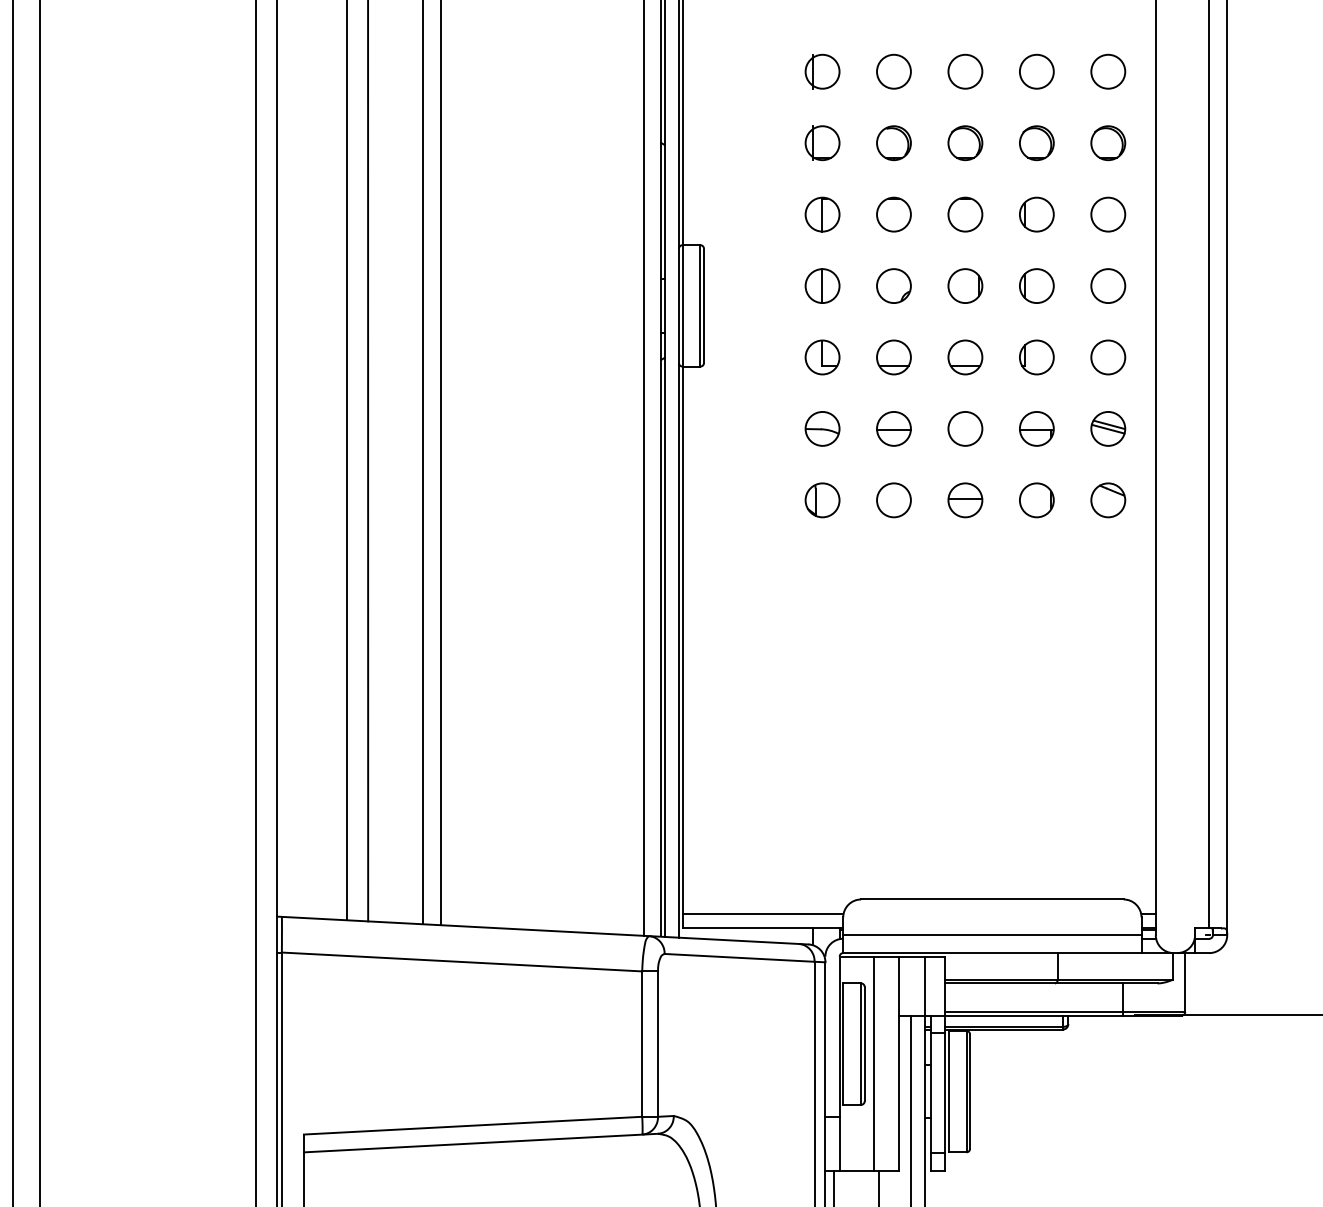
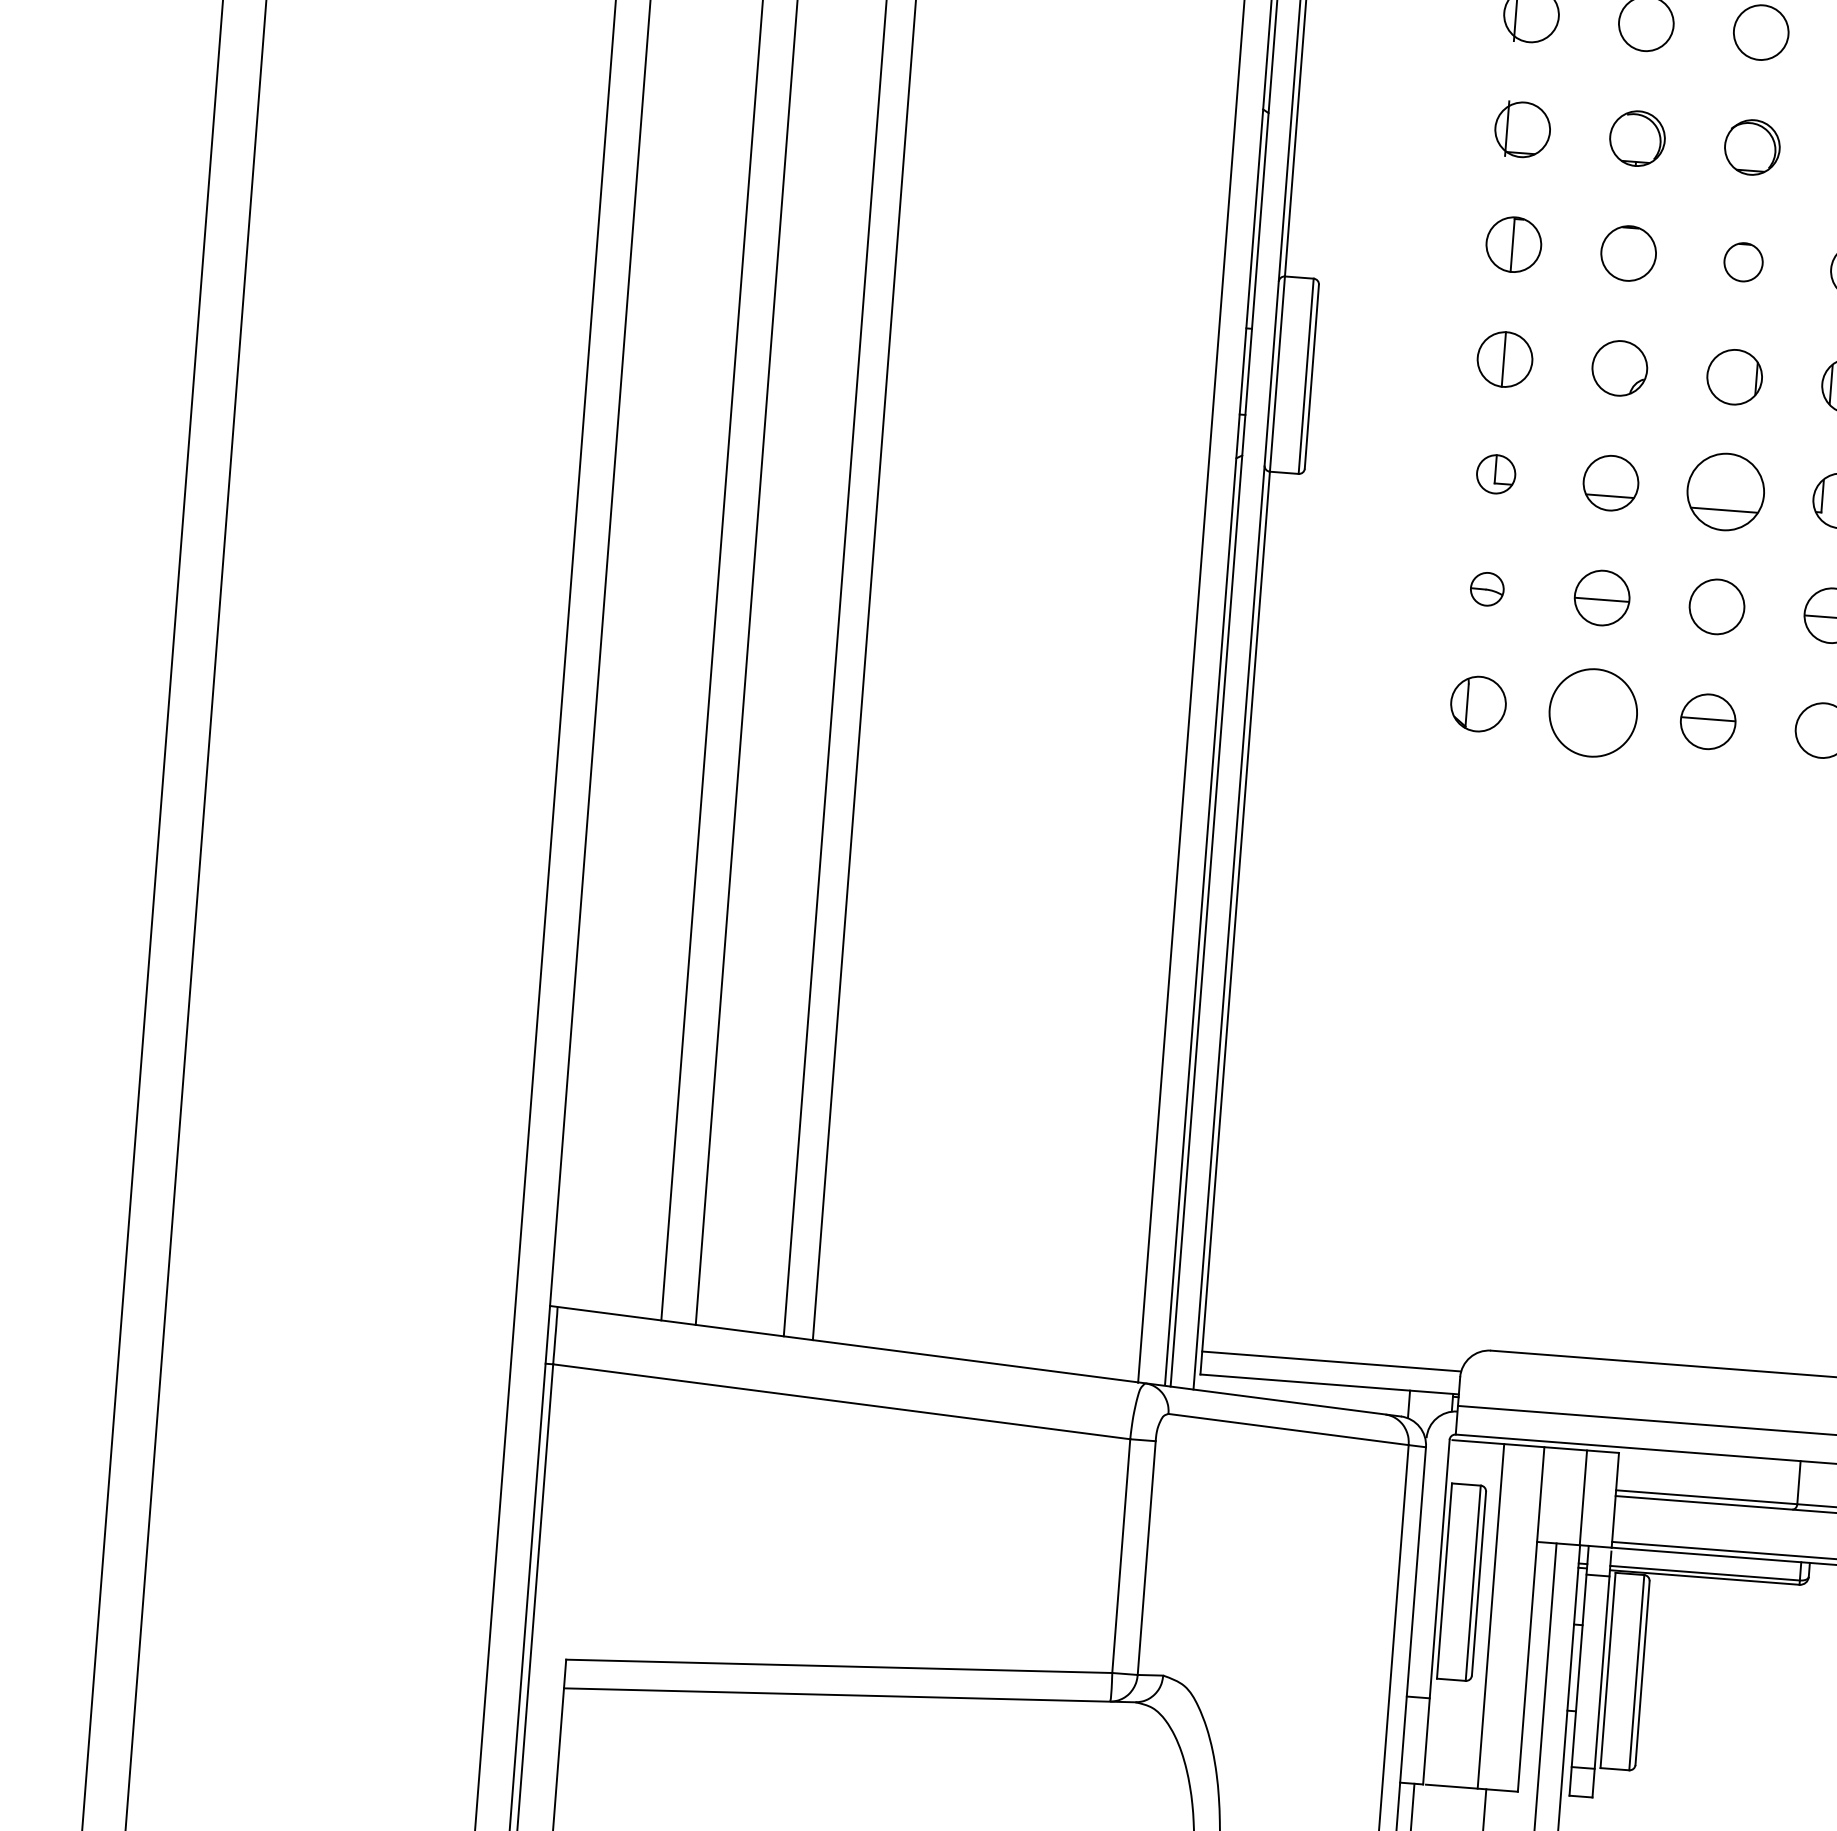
part: (965, 214) -> (1743, 262), size x0.7
part: (822, 357) -> (1496, 474), size x0.7
part: (965, 357) -> (1726, 492), size x1.4
part: (822, 428) -> (1487, 588), size x0.6
circle: (893, 500) -> (1592, 713), size x1.6

